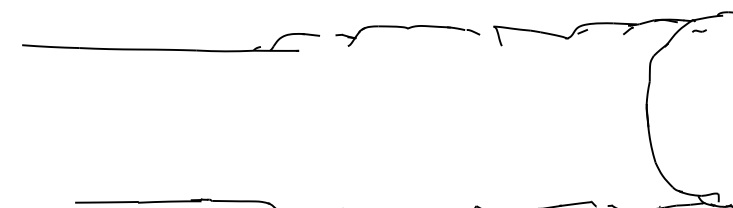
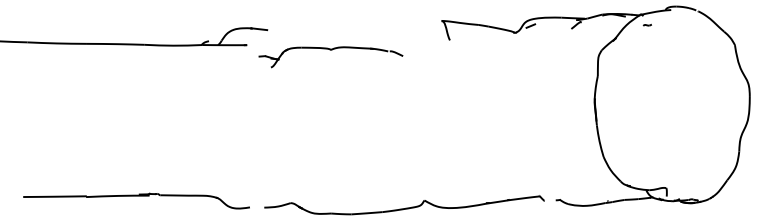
part: (407, 29) -> (330, 50), moved
part: (699, 30) -> (647, 24), size x0.6

